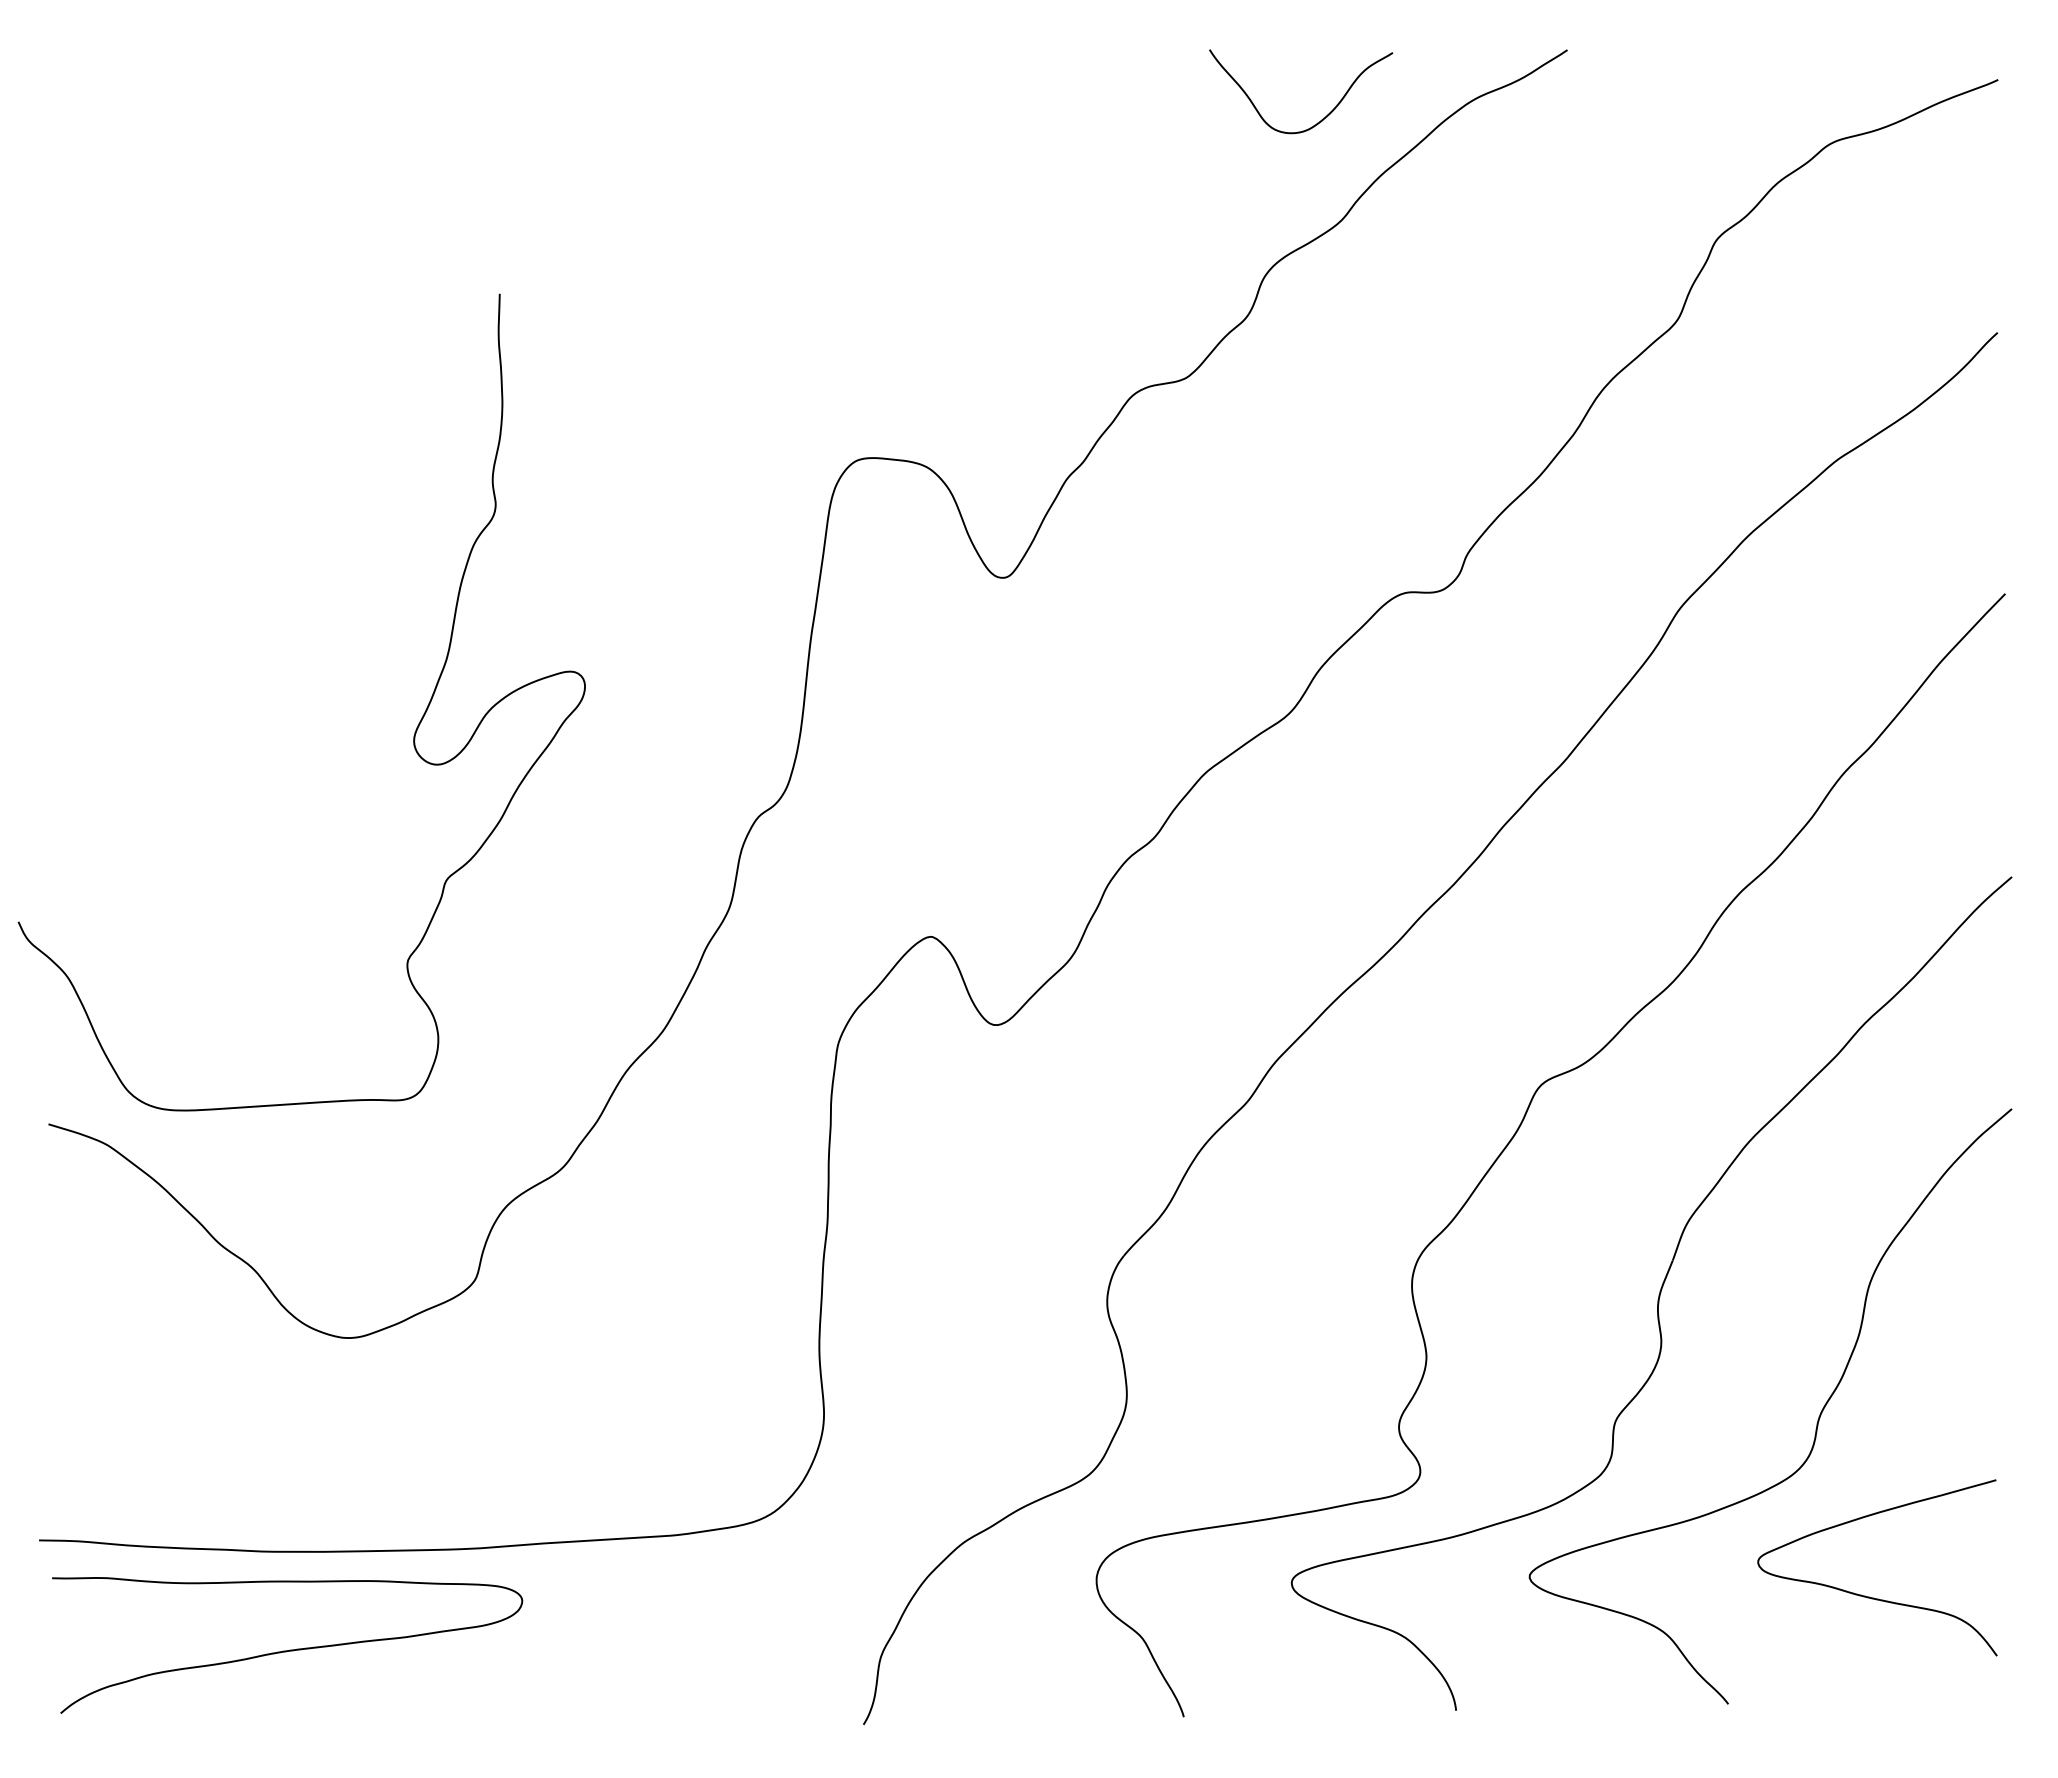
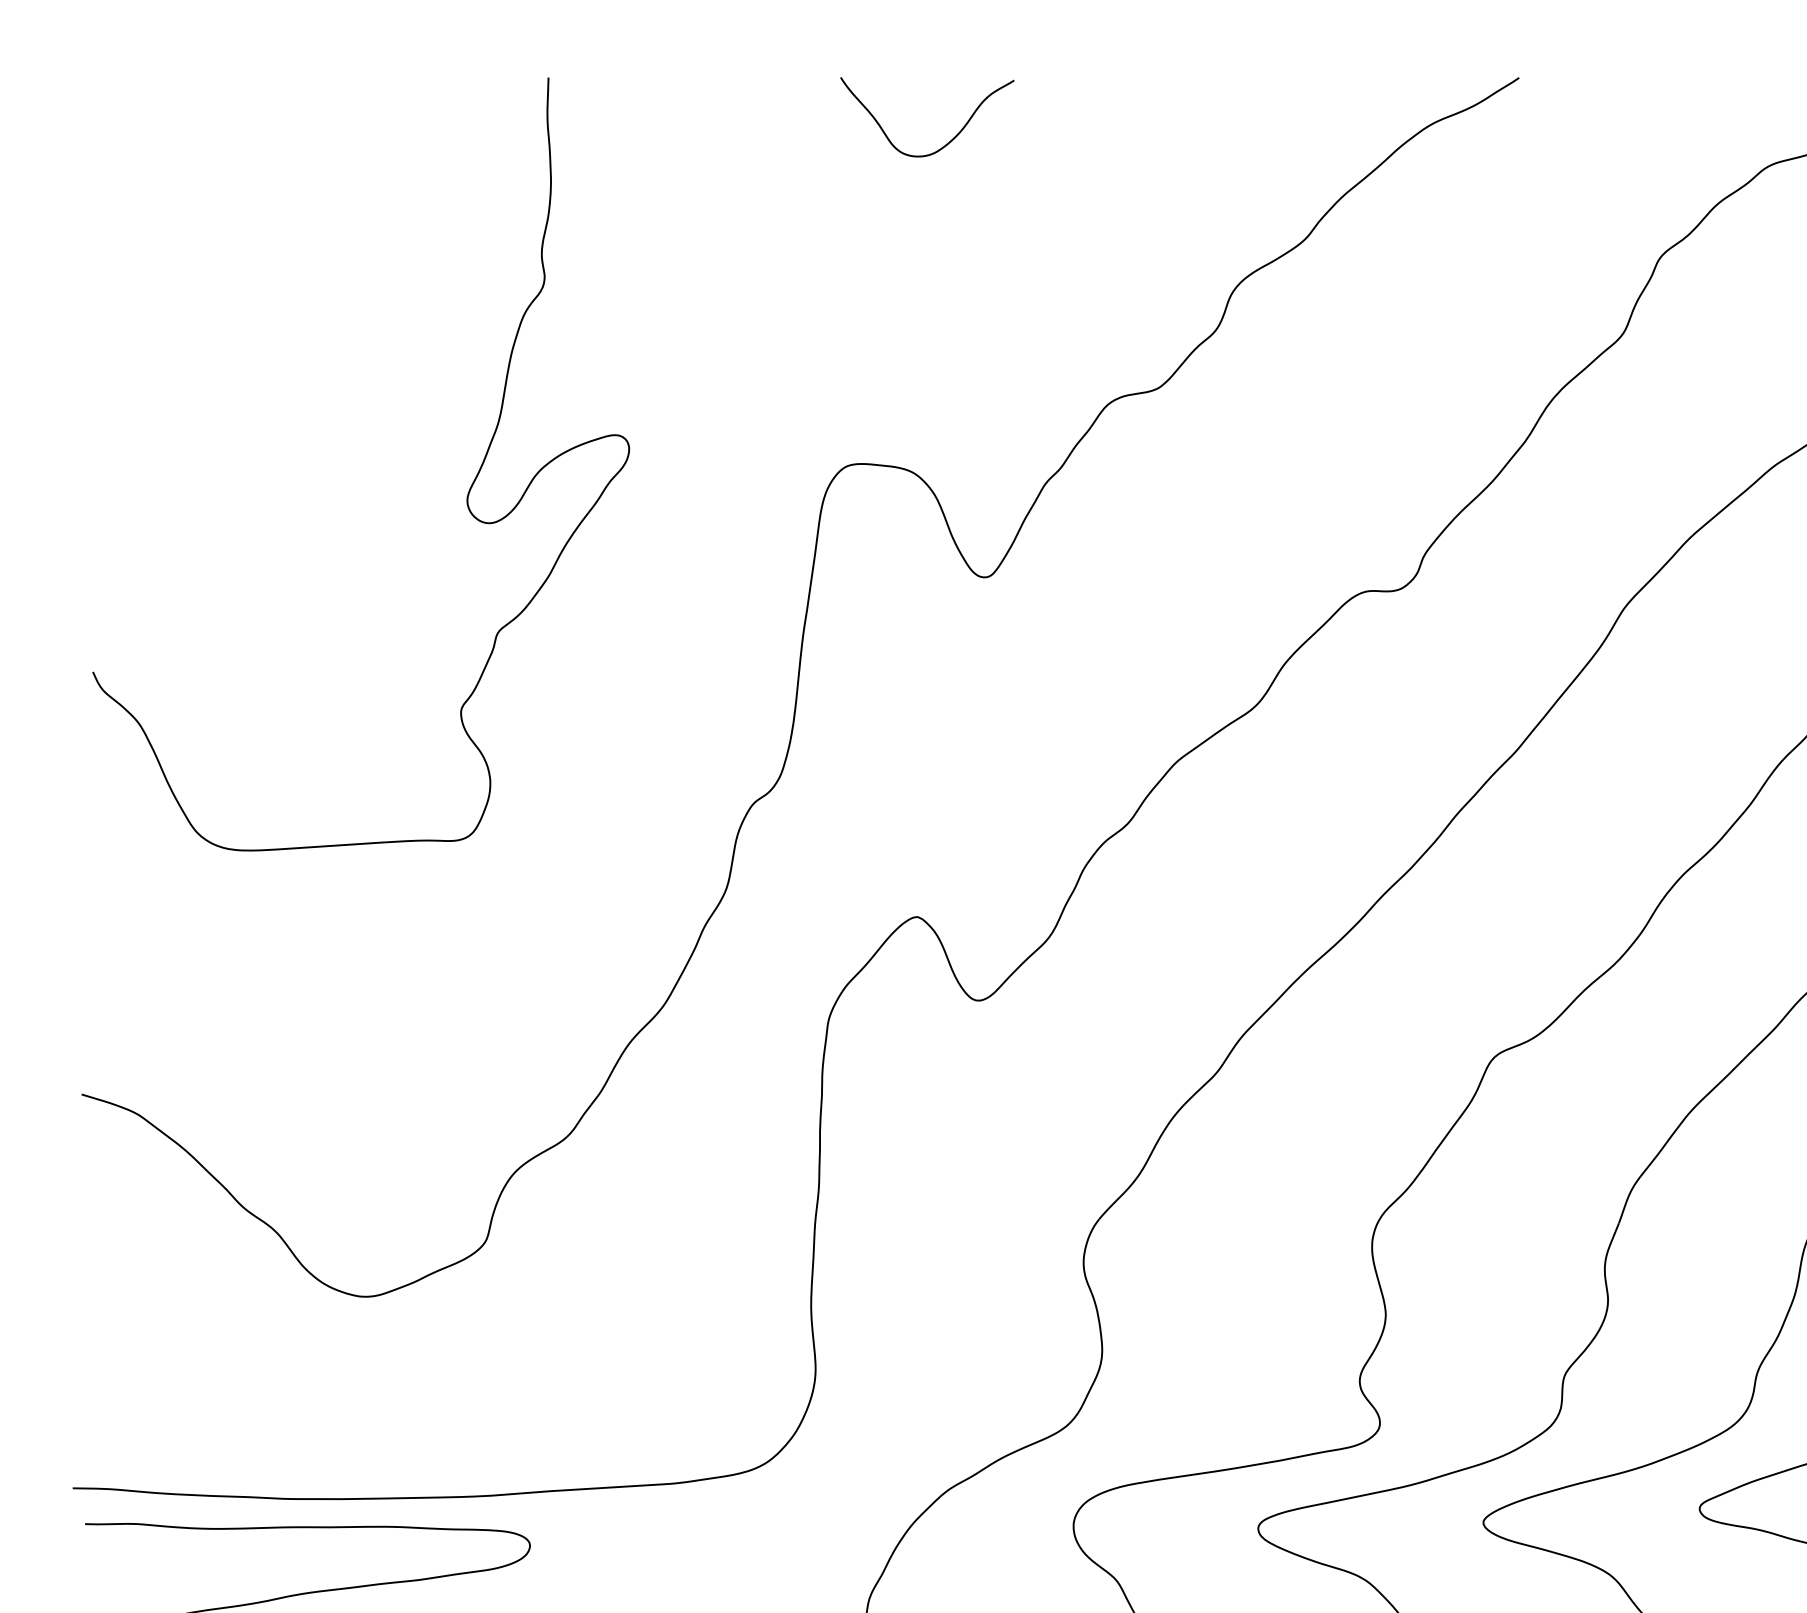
curve: (1322, 118) -> (947, 142), moved
curve: (413, 735) -> (466, 495), moved

